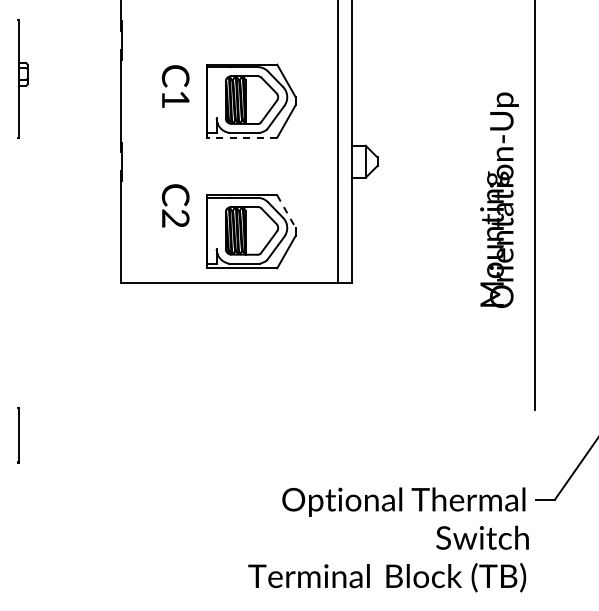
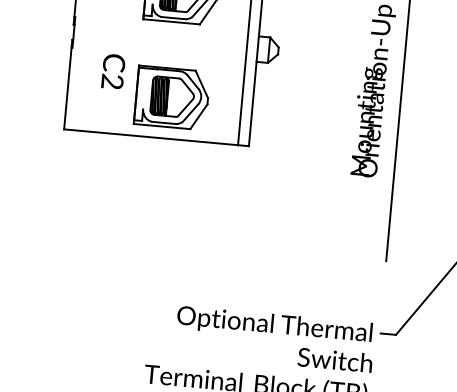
line: (241, 137) -> (171, 21), dashed -> solid
line: (286, 211) -> (201, 84), dashed -> solid

